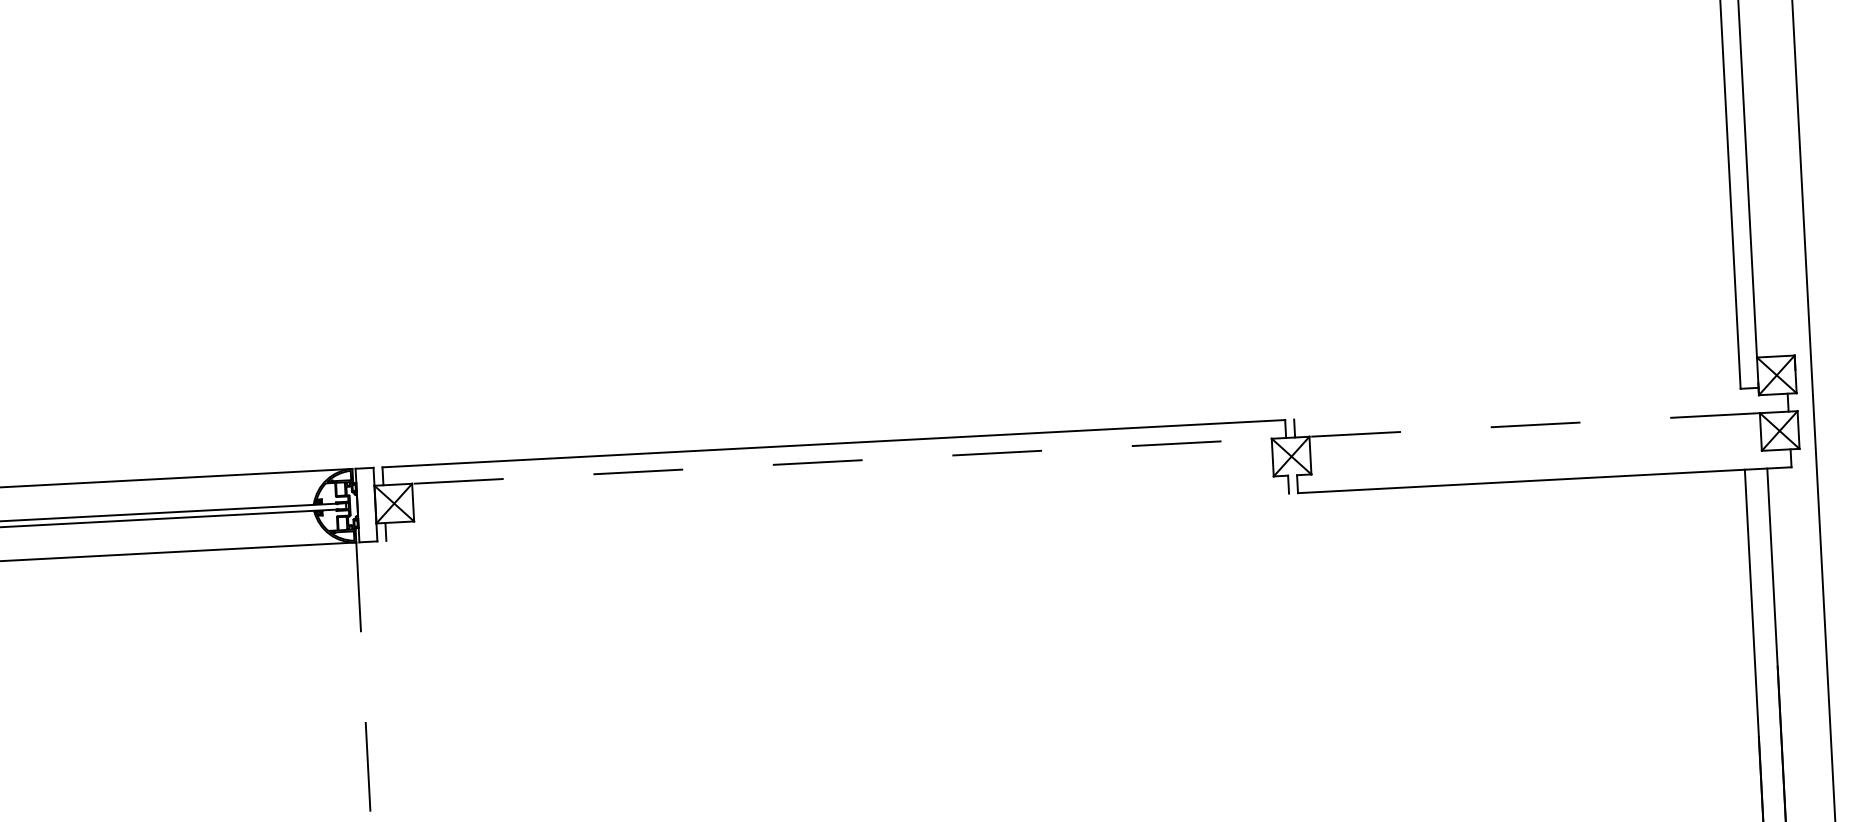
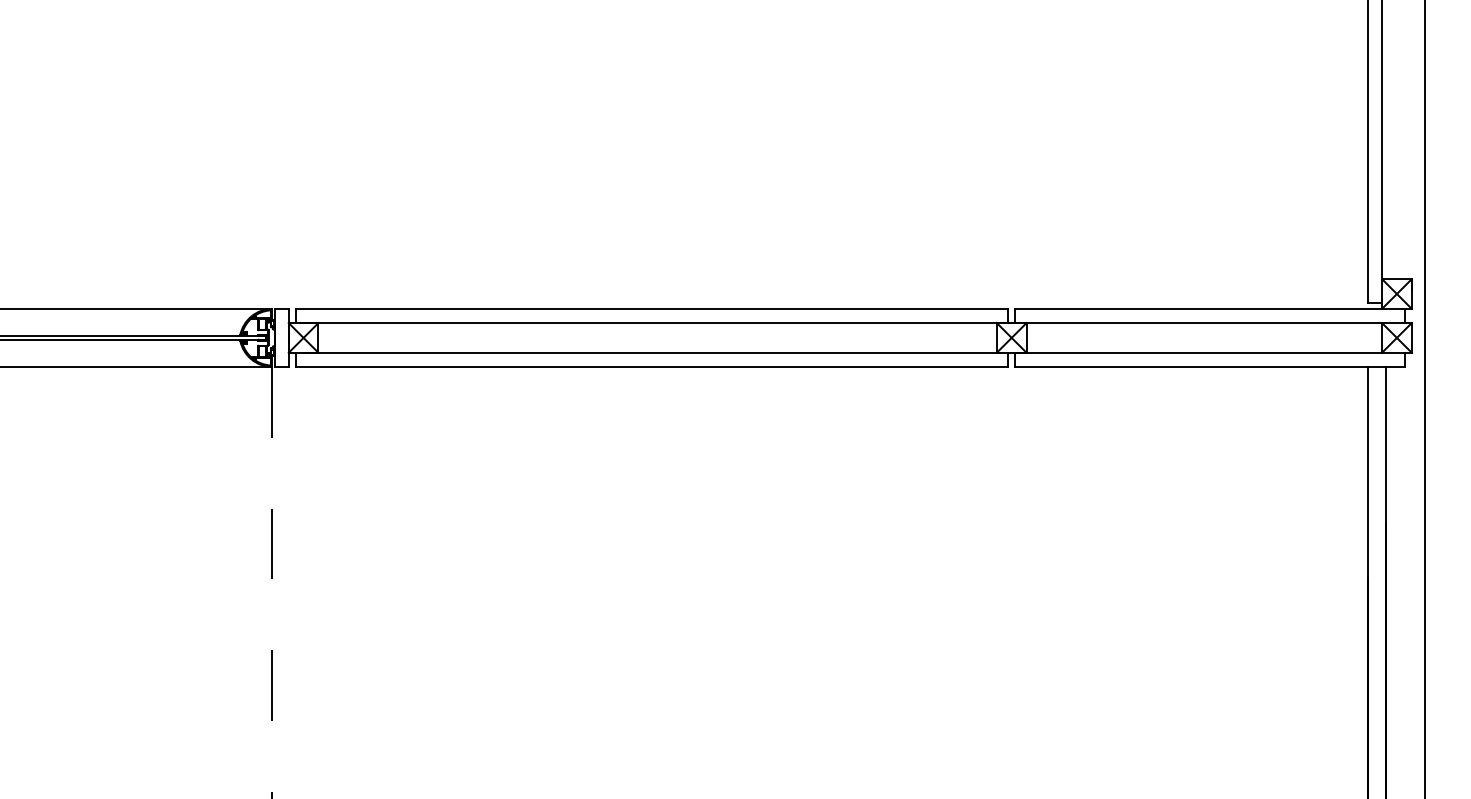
line: (1526, 406) -> (1198, 308), added
line: (1067, 450) -> (835, 323), dashed -> solid
line: (1069, 486) -> (835, 352), added
line: (837, 516) -> (651, 366), added

